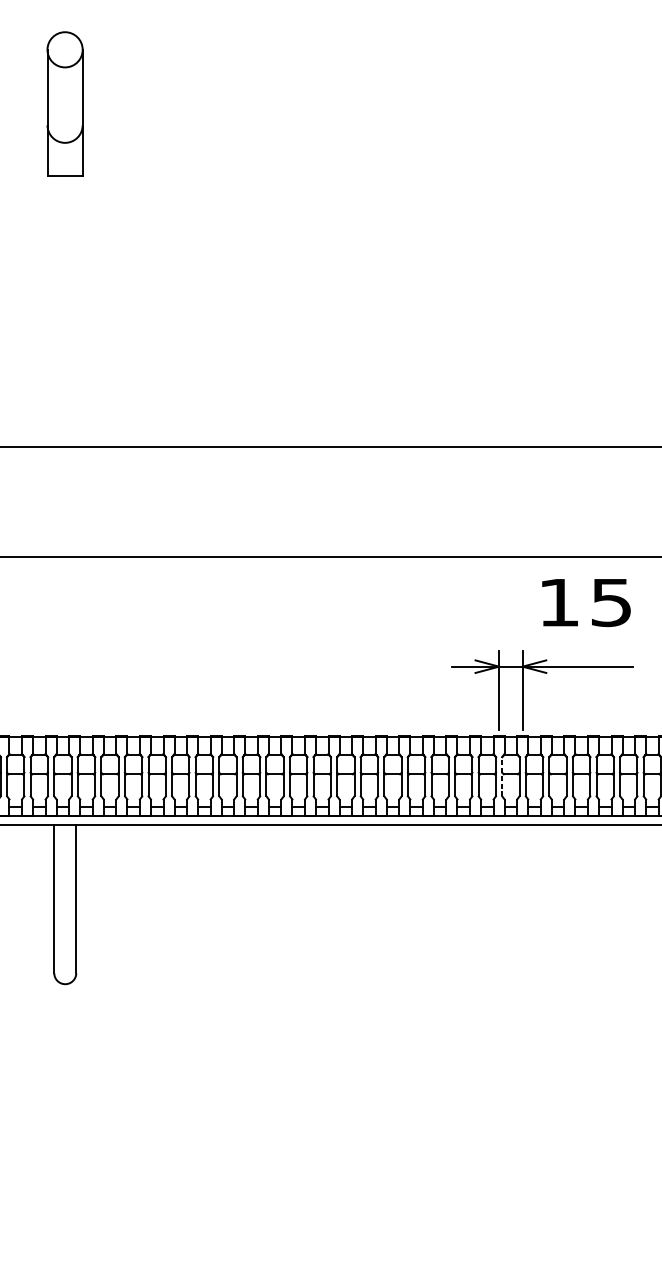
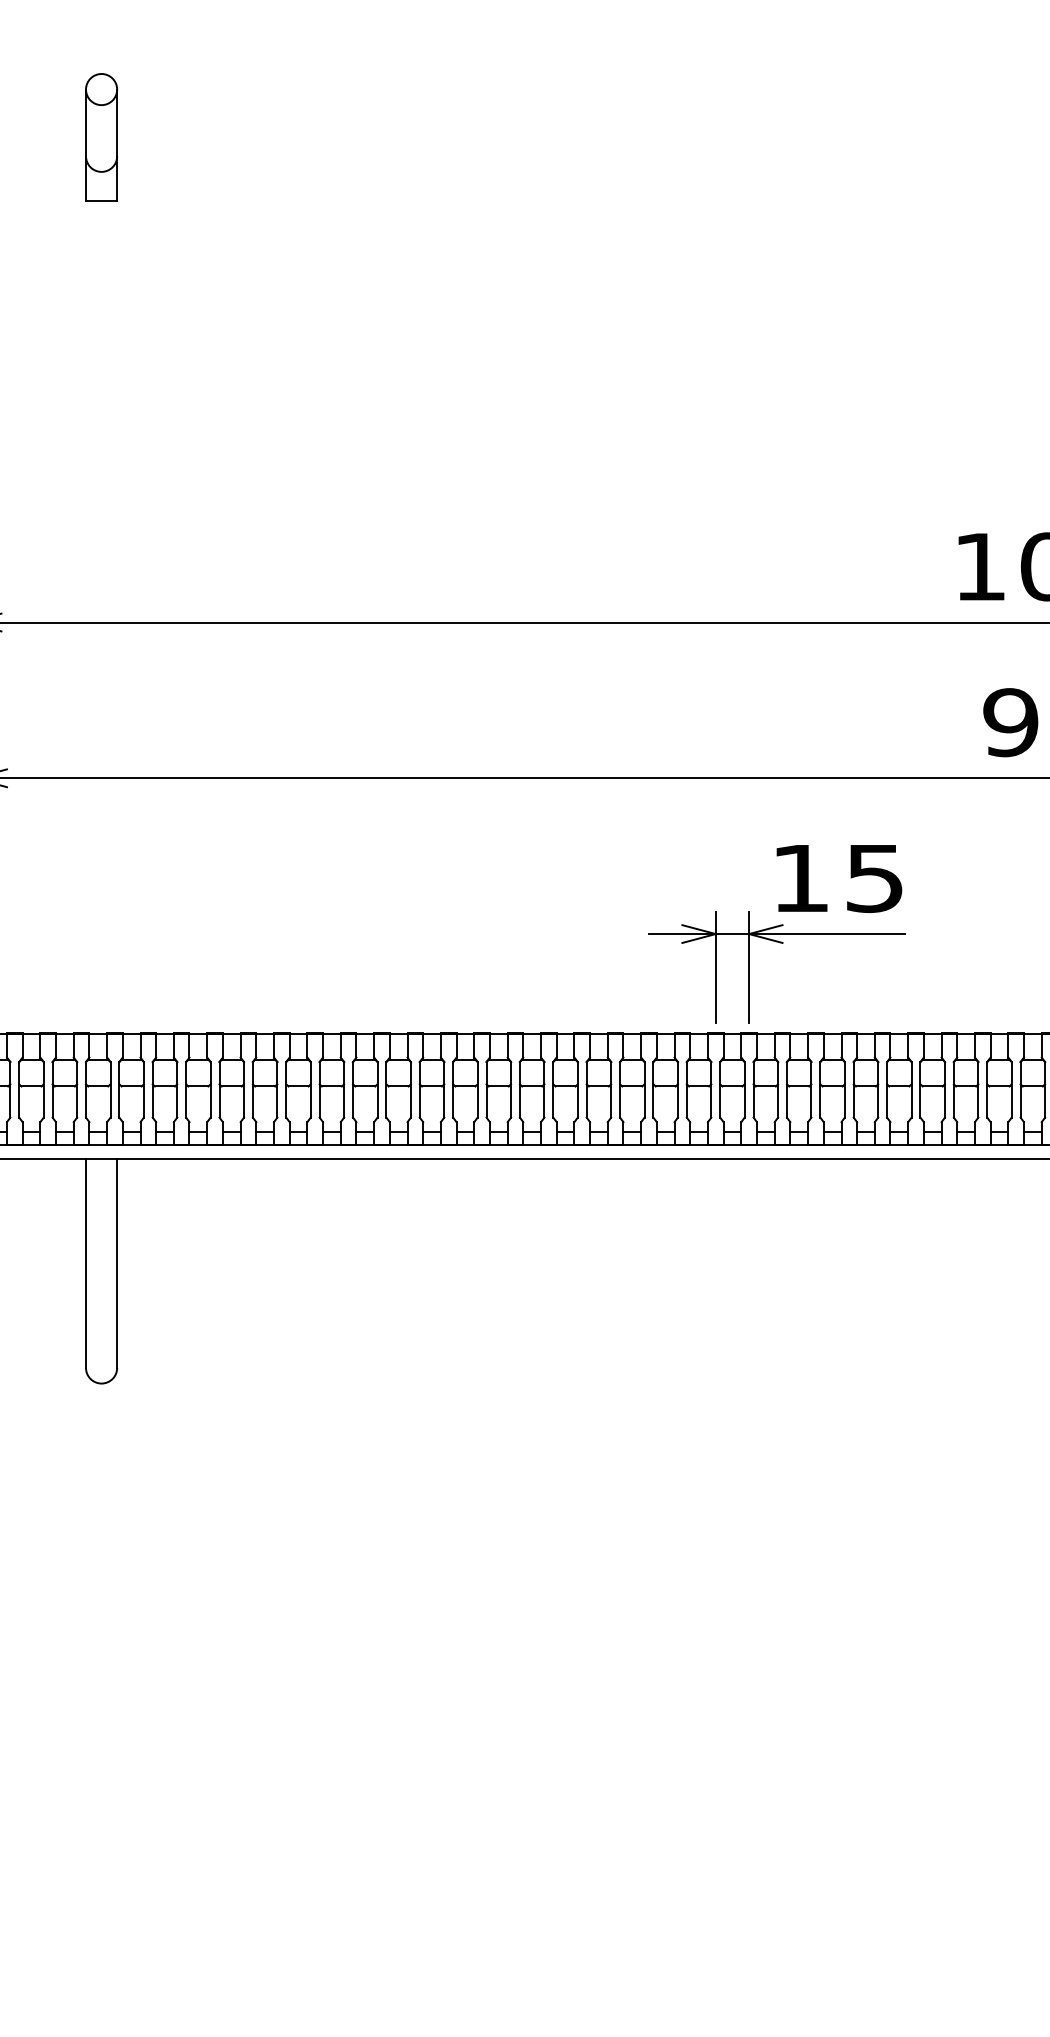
part: (65, 103) -> (101, 137), size x0.62
text: (586, 602) -> (839, 878), moved
line: (502, 776) -> (720, 1089), dashed -> solid

